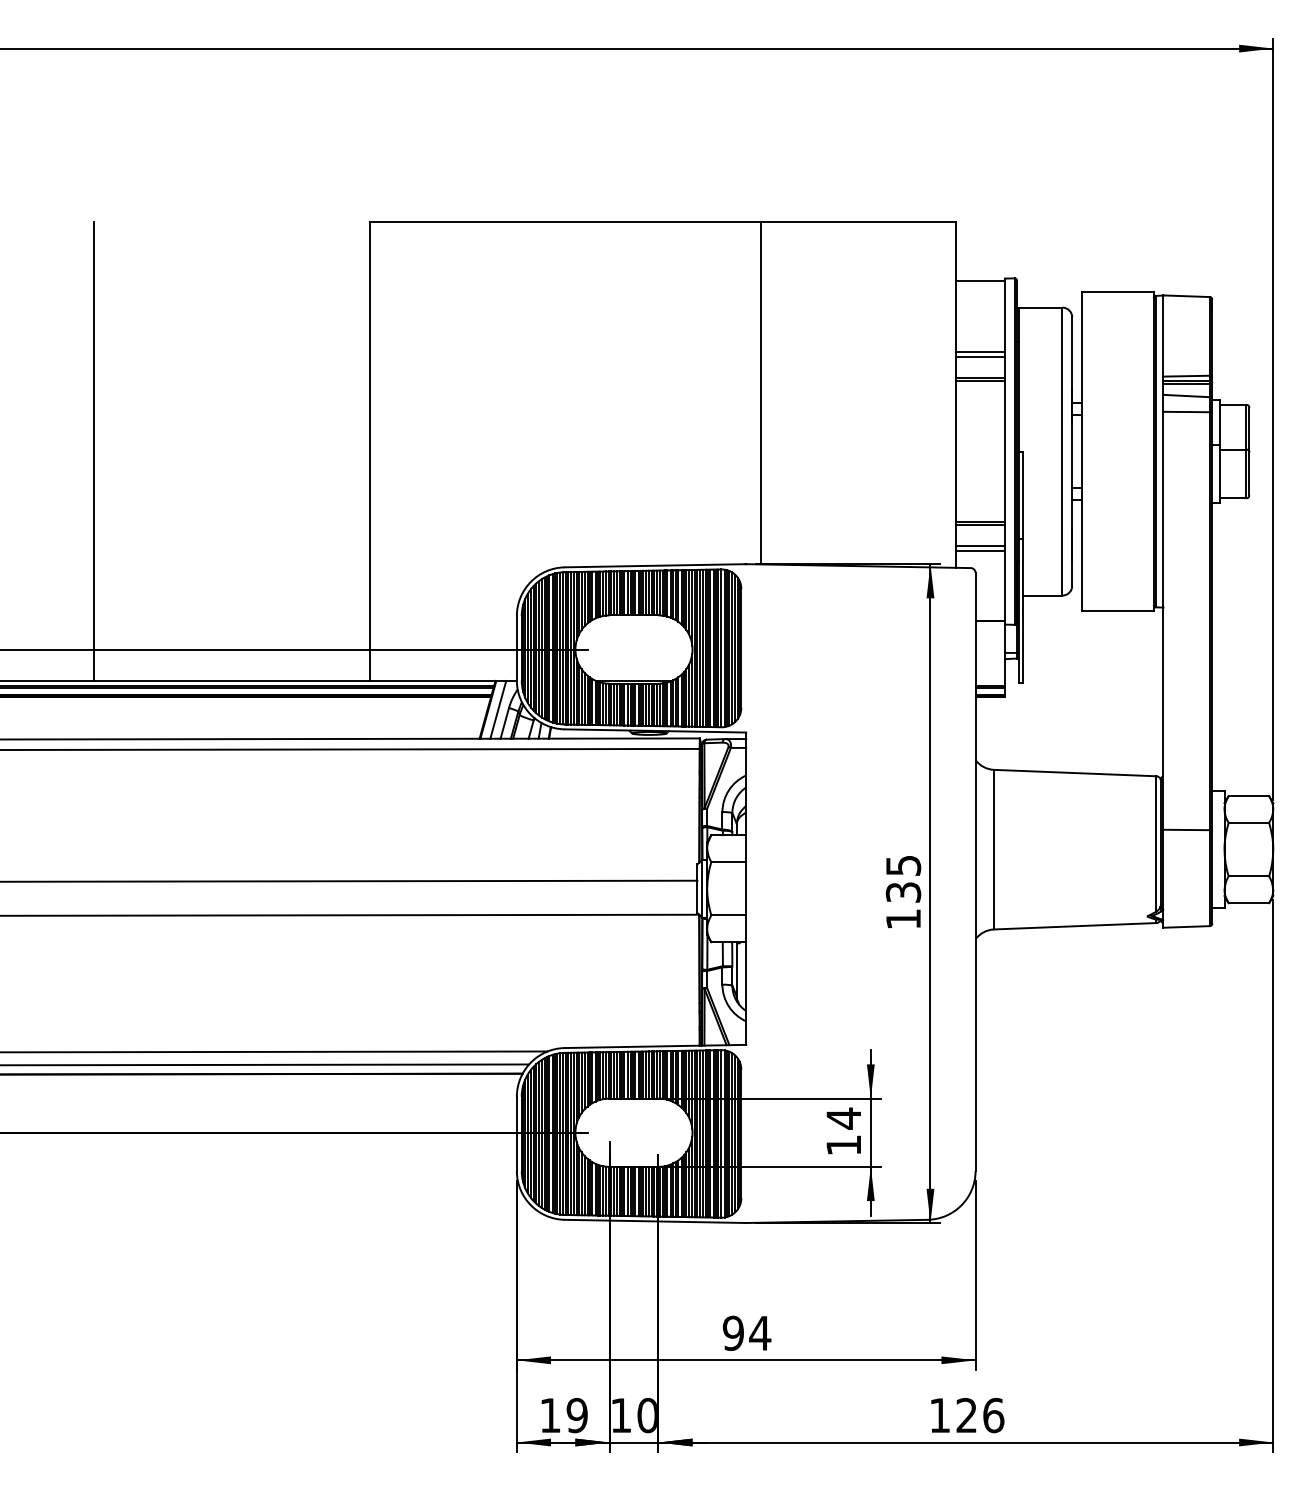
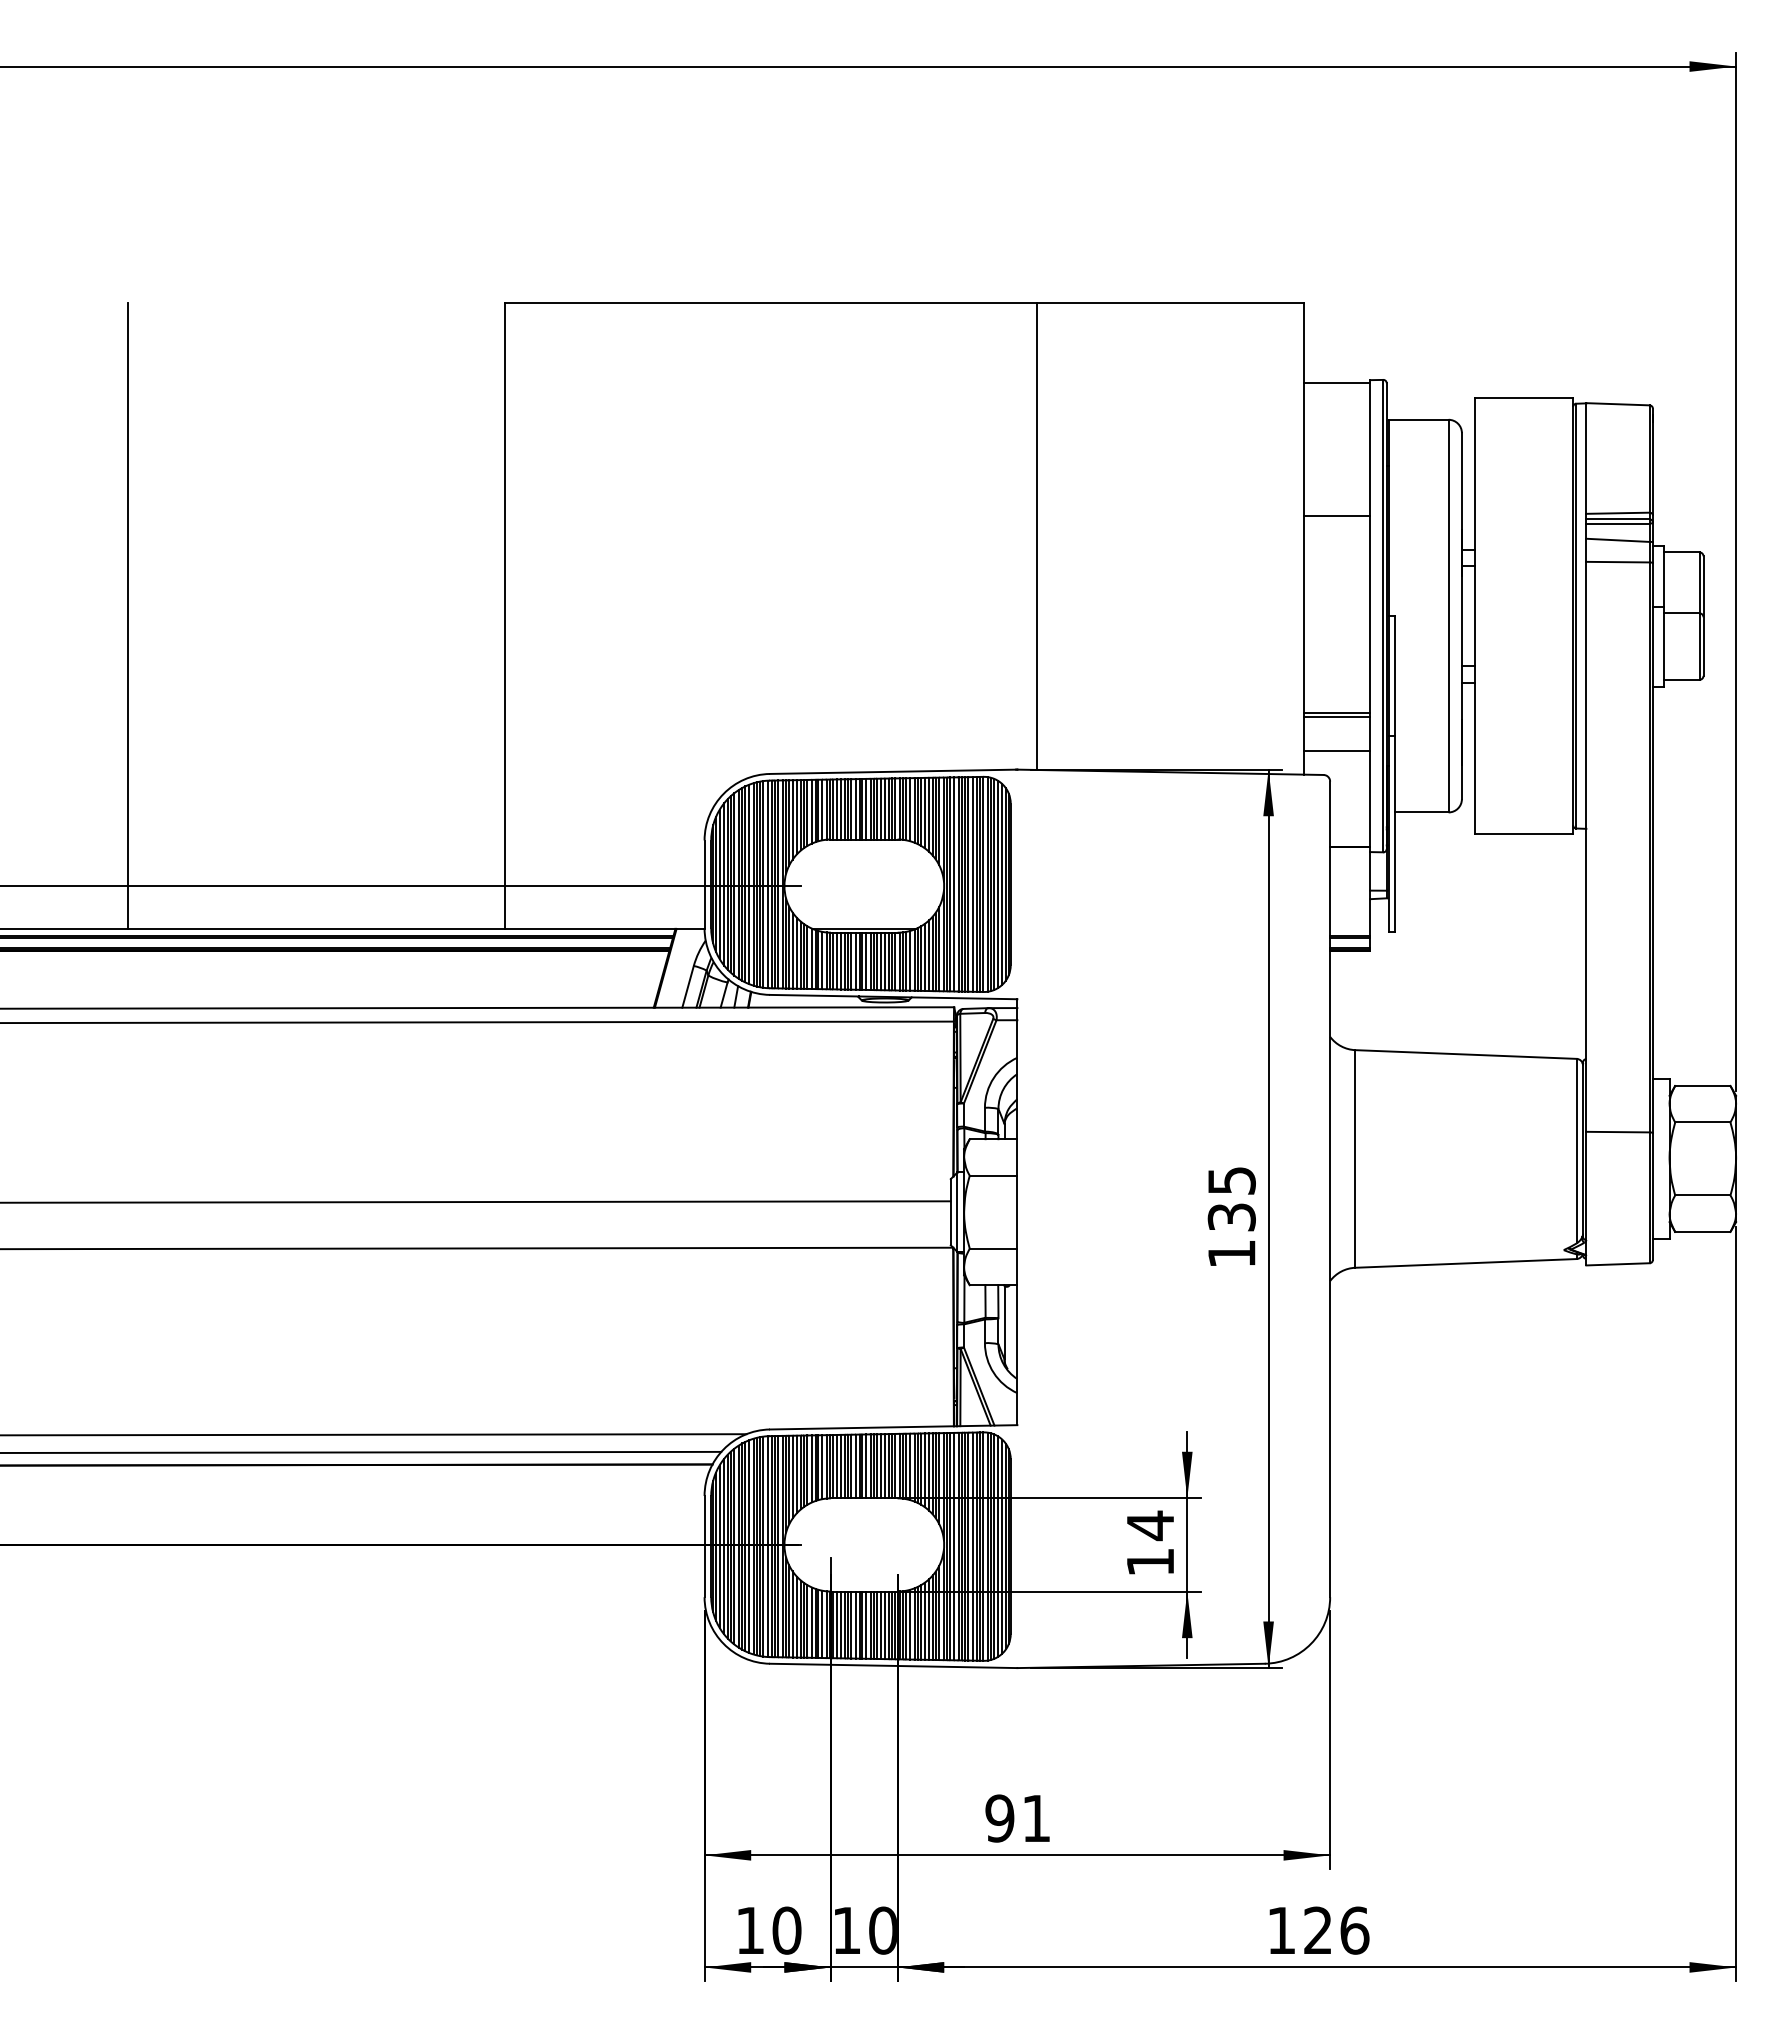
line: (980, 352) -> (1336, 480), removed
line: (980, 357) -> (1336, 487), removed
line: (980, 380) -> (1336, 519), removed
line: (980, 545) -> (1336, 744), removed
line: (498, 709) -> (679, 967), removed
text: (760, 1333) -> (1036, 1818), 94 -> 91
text: (576, 1415) -> (786, 1930), 19 -> 10

